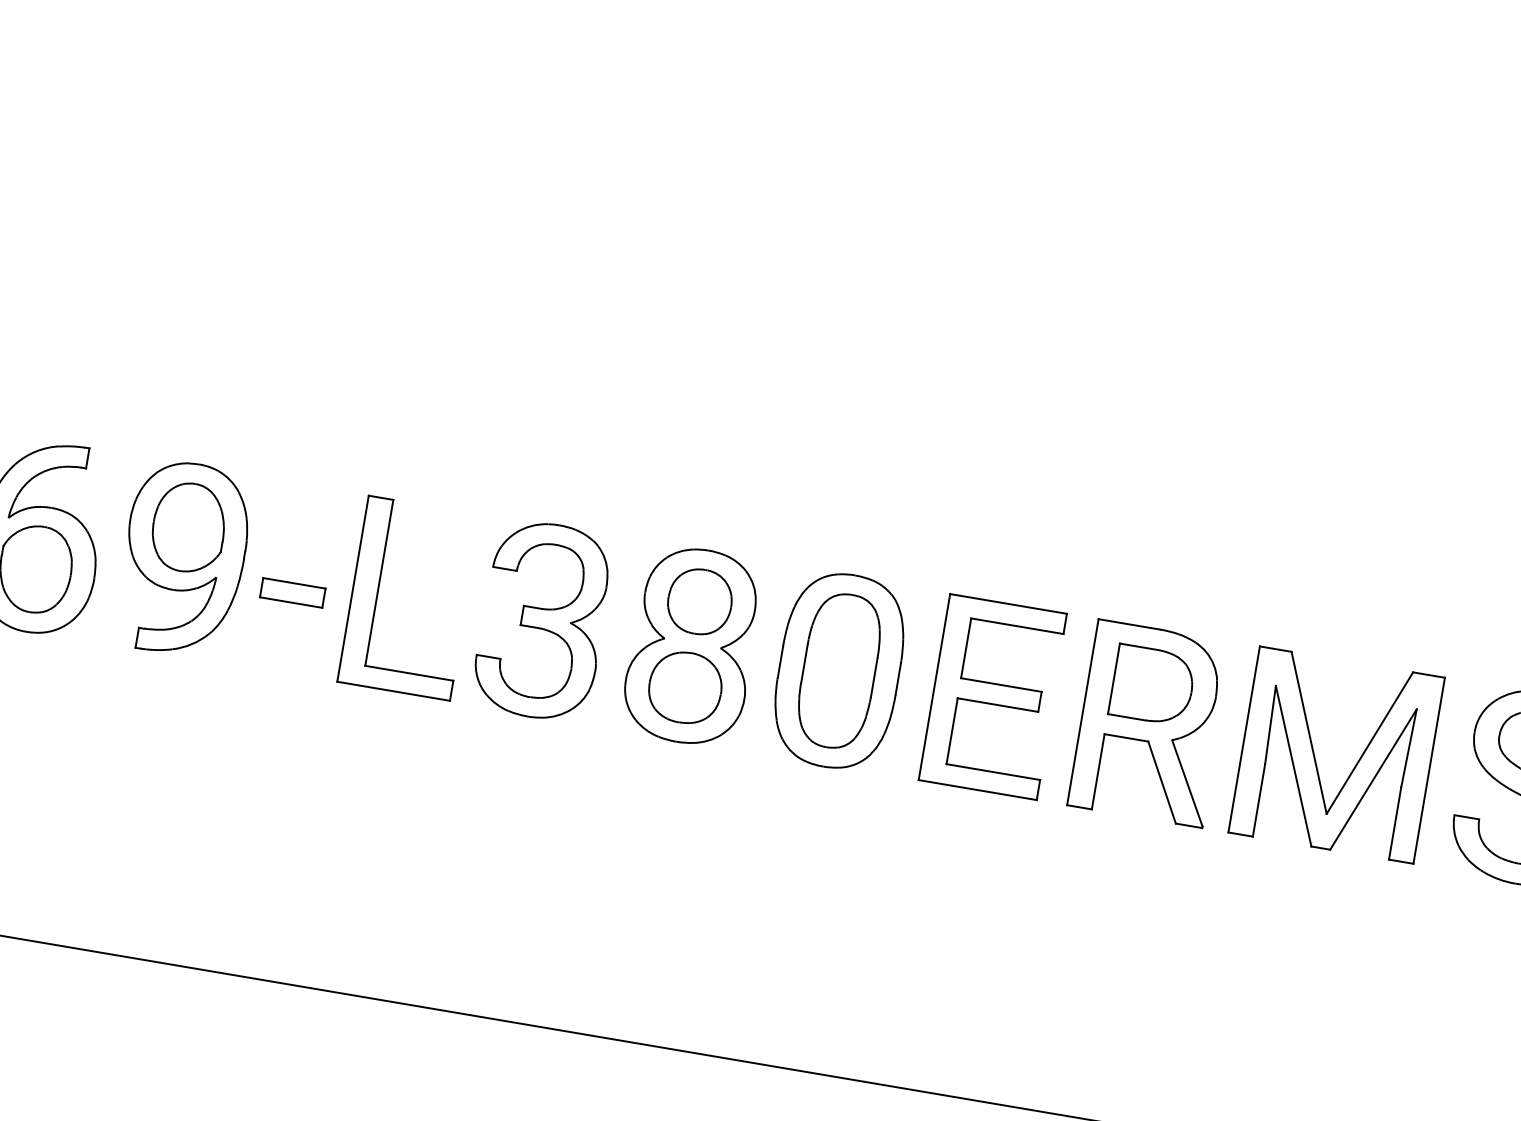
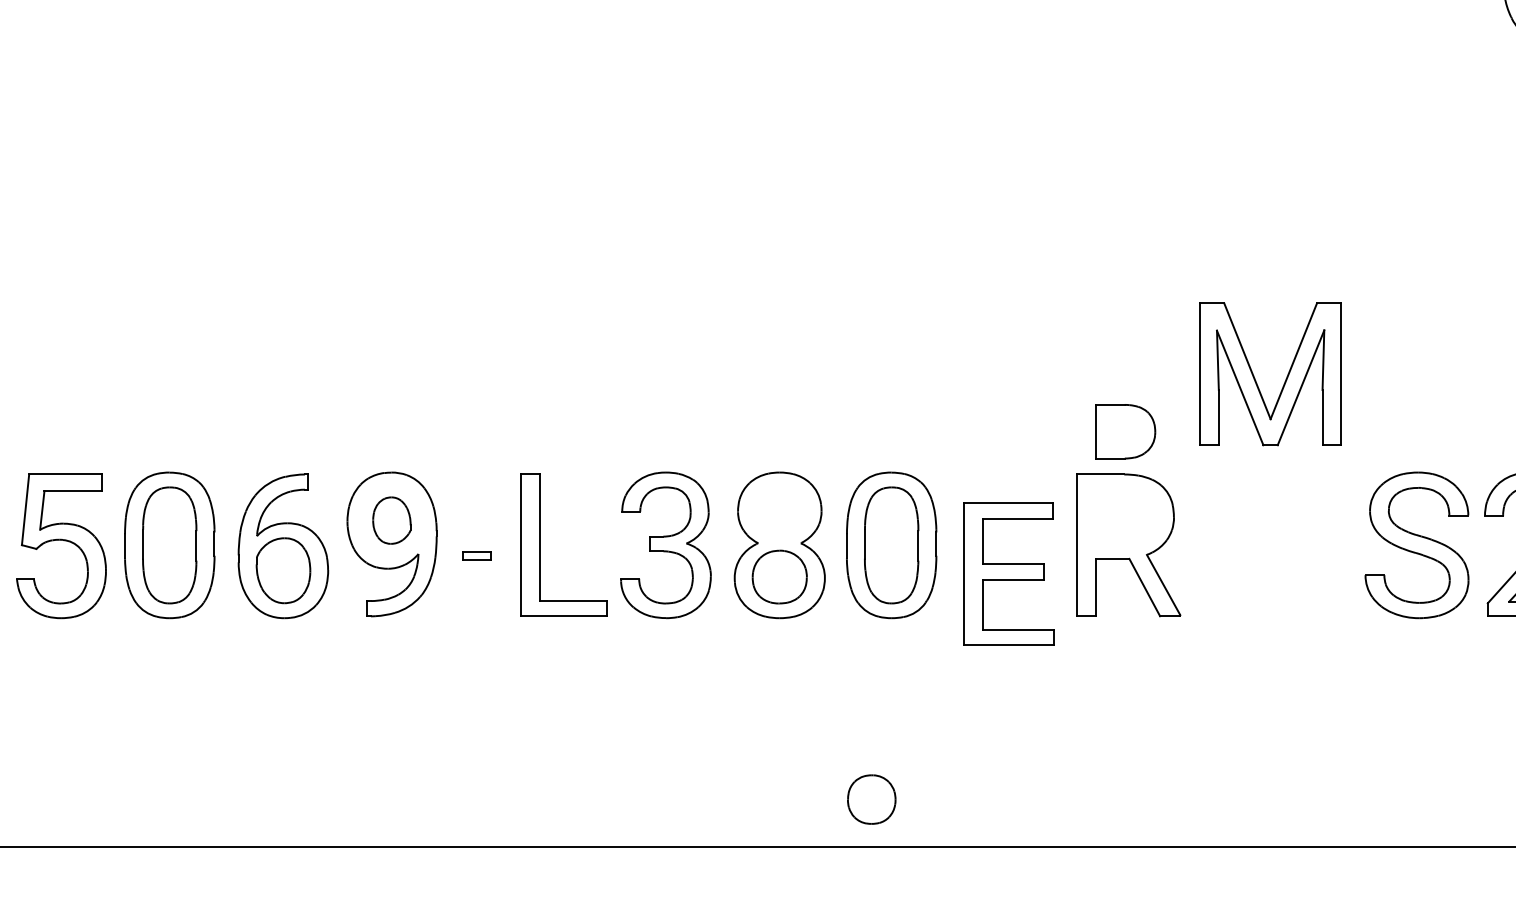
part: (188, 527) -> (391, 520), size x0.7
part: (292, 592) -> (476, 555), size x0.6
part: (699, 601) -> (871, 799), moved
part: (1152, 685) -> (1125, 431), moved
part: (992, 695) -> (1008, 573), moved
part: (1316, 760) -> (1256, 380), moved

